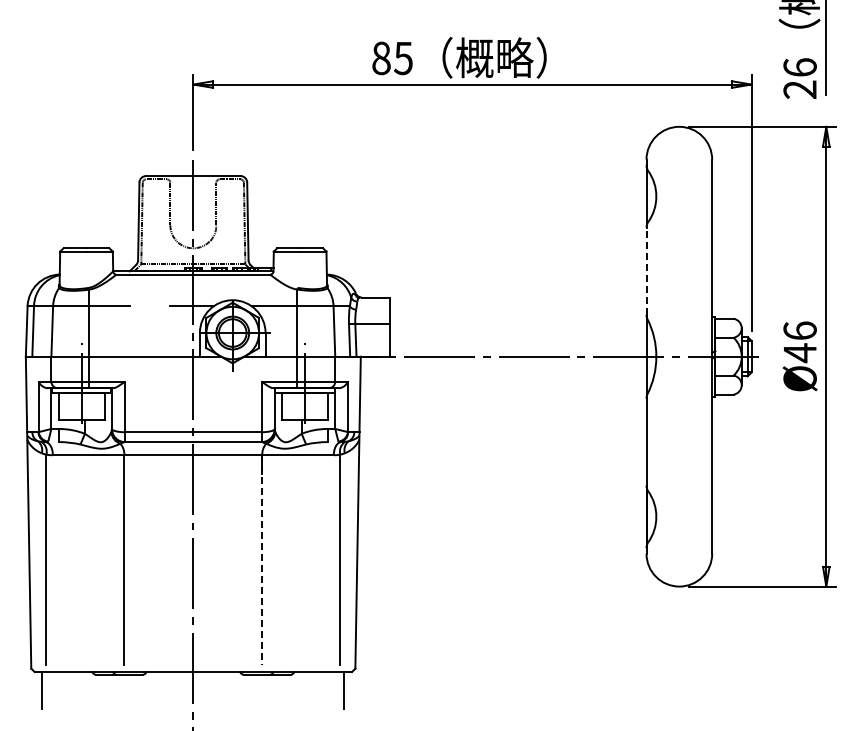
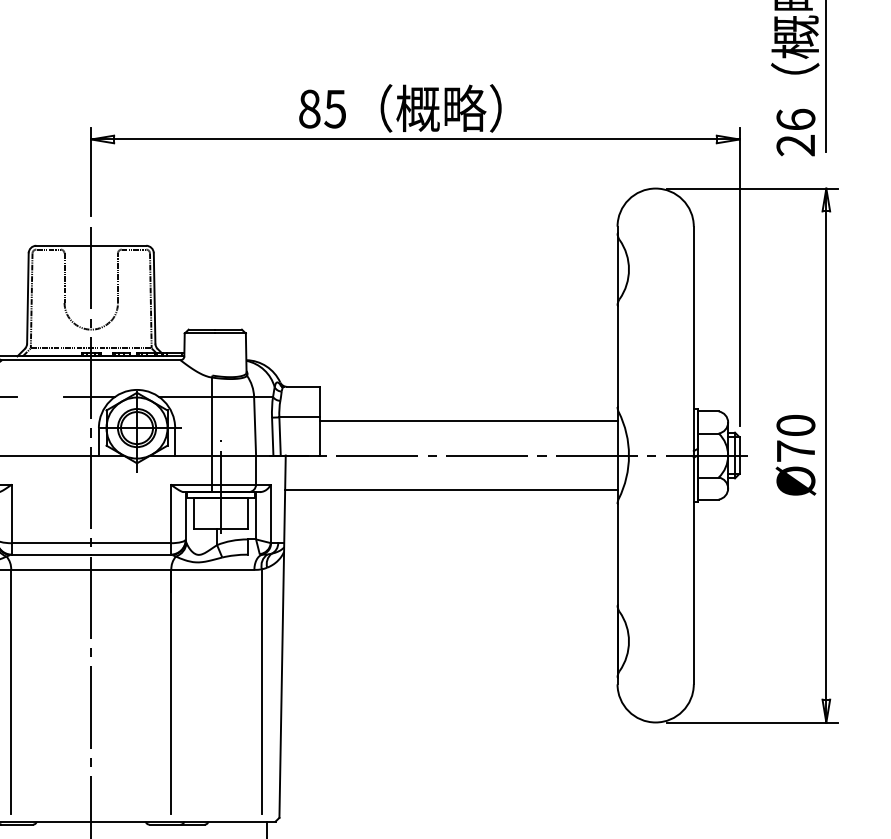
line: (646, 271) -> (617, 356), dashed -> solid
line: (518, 327) -> (468, 421), added
text: (799, 342) -> (795, 439), Ø46 -> Ø70
line: (503, 386) -> (451, 490), added
line: (262, 560) -> (171, 692), dashed -> solid

